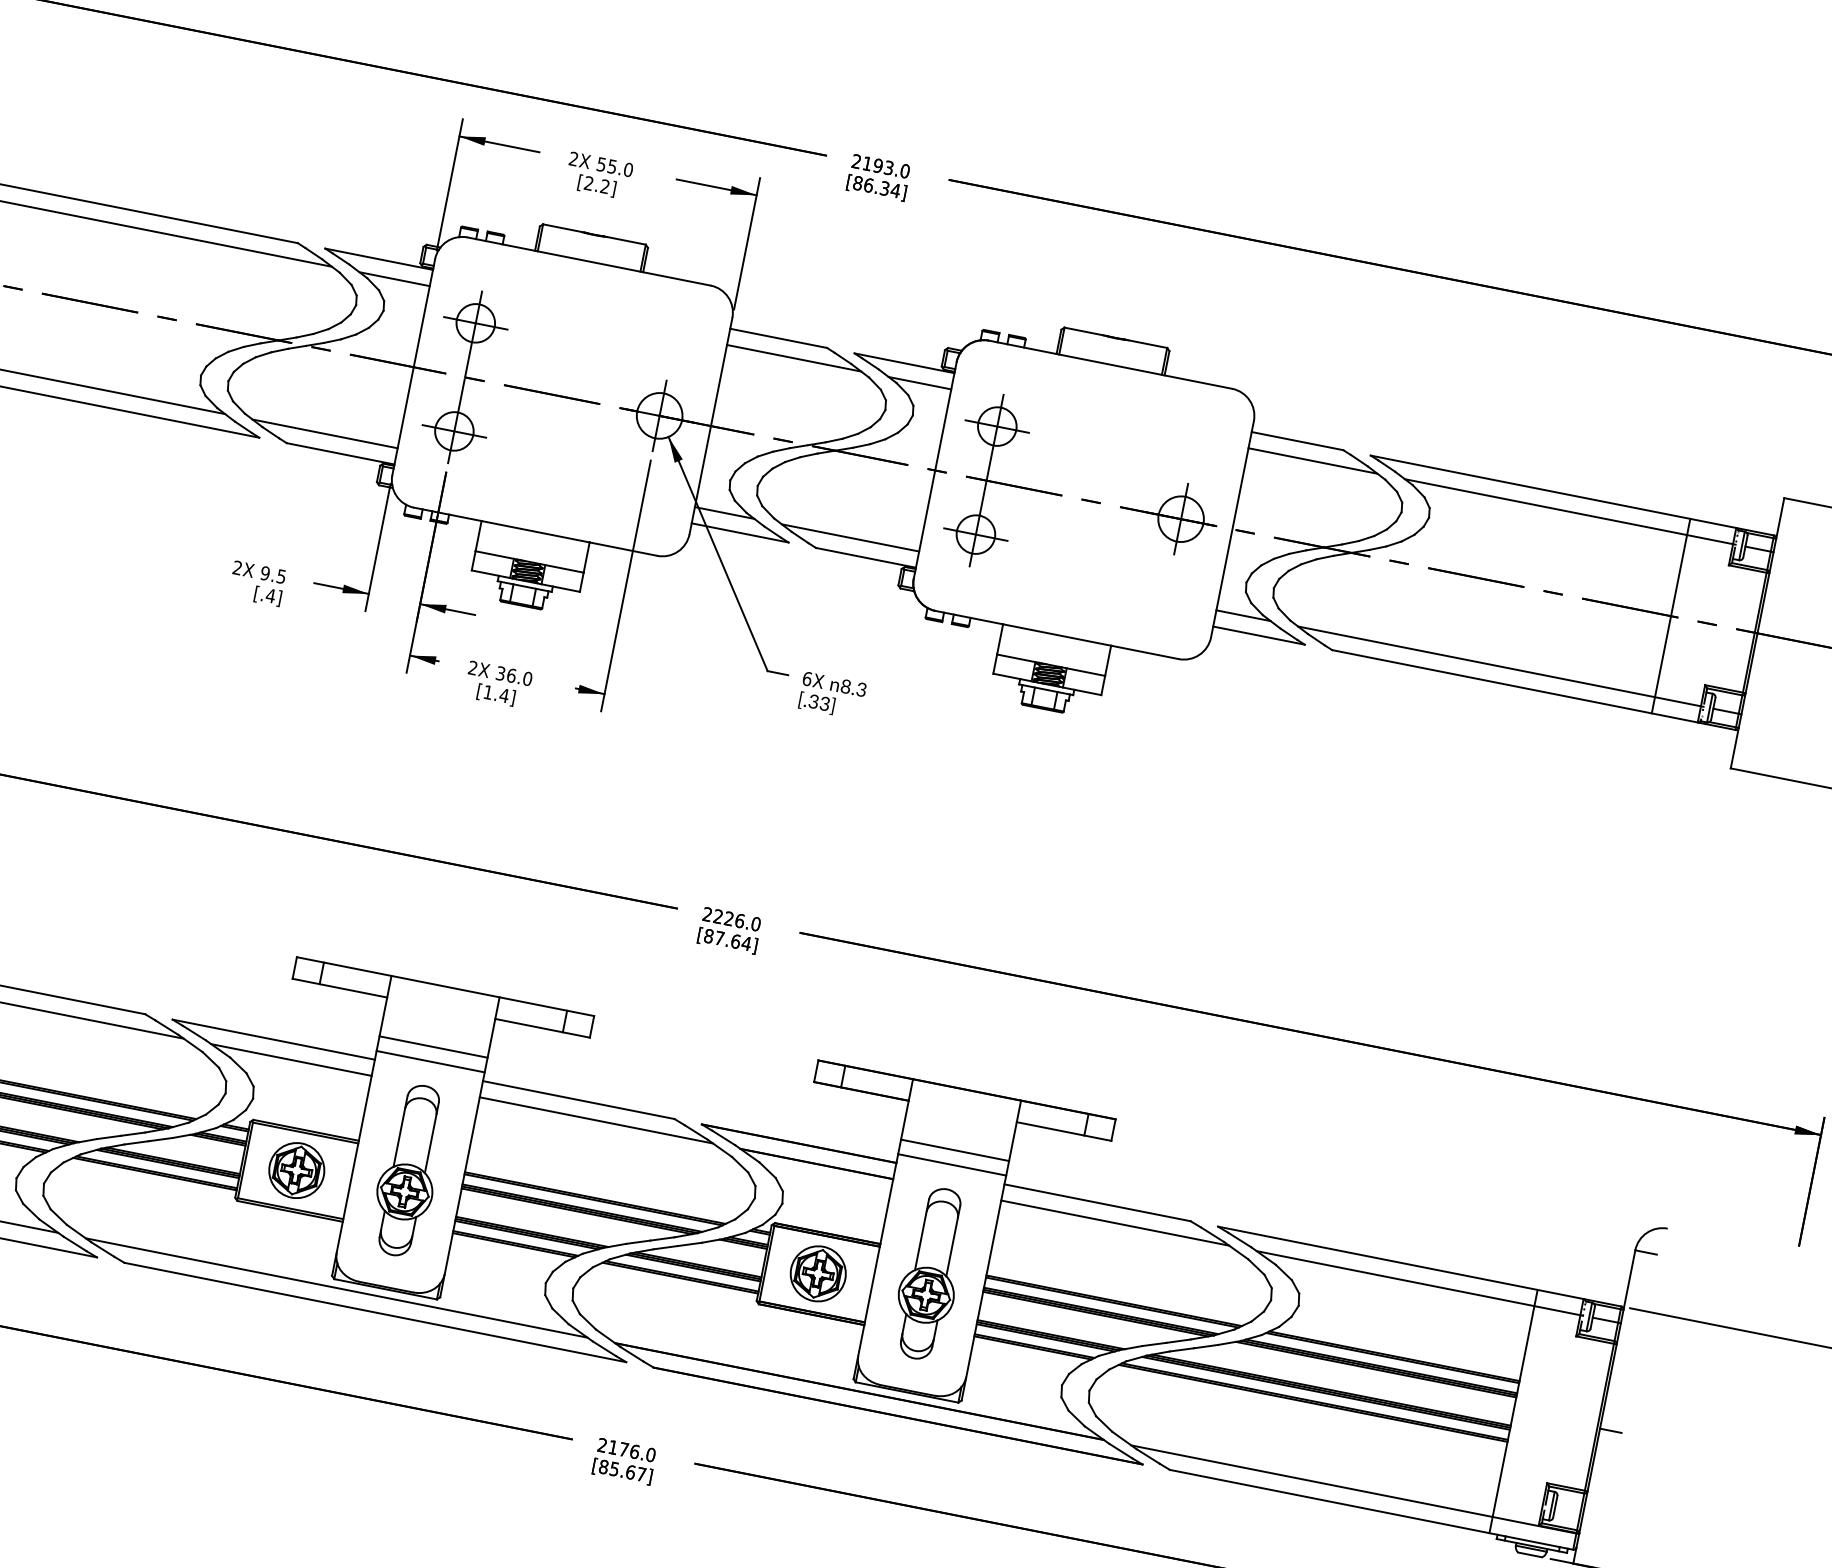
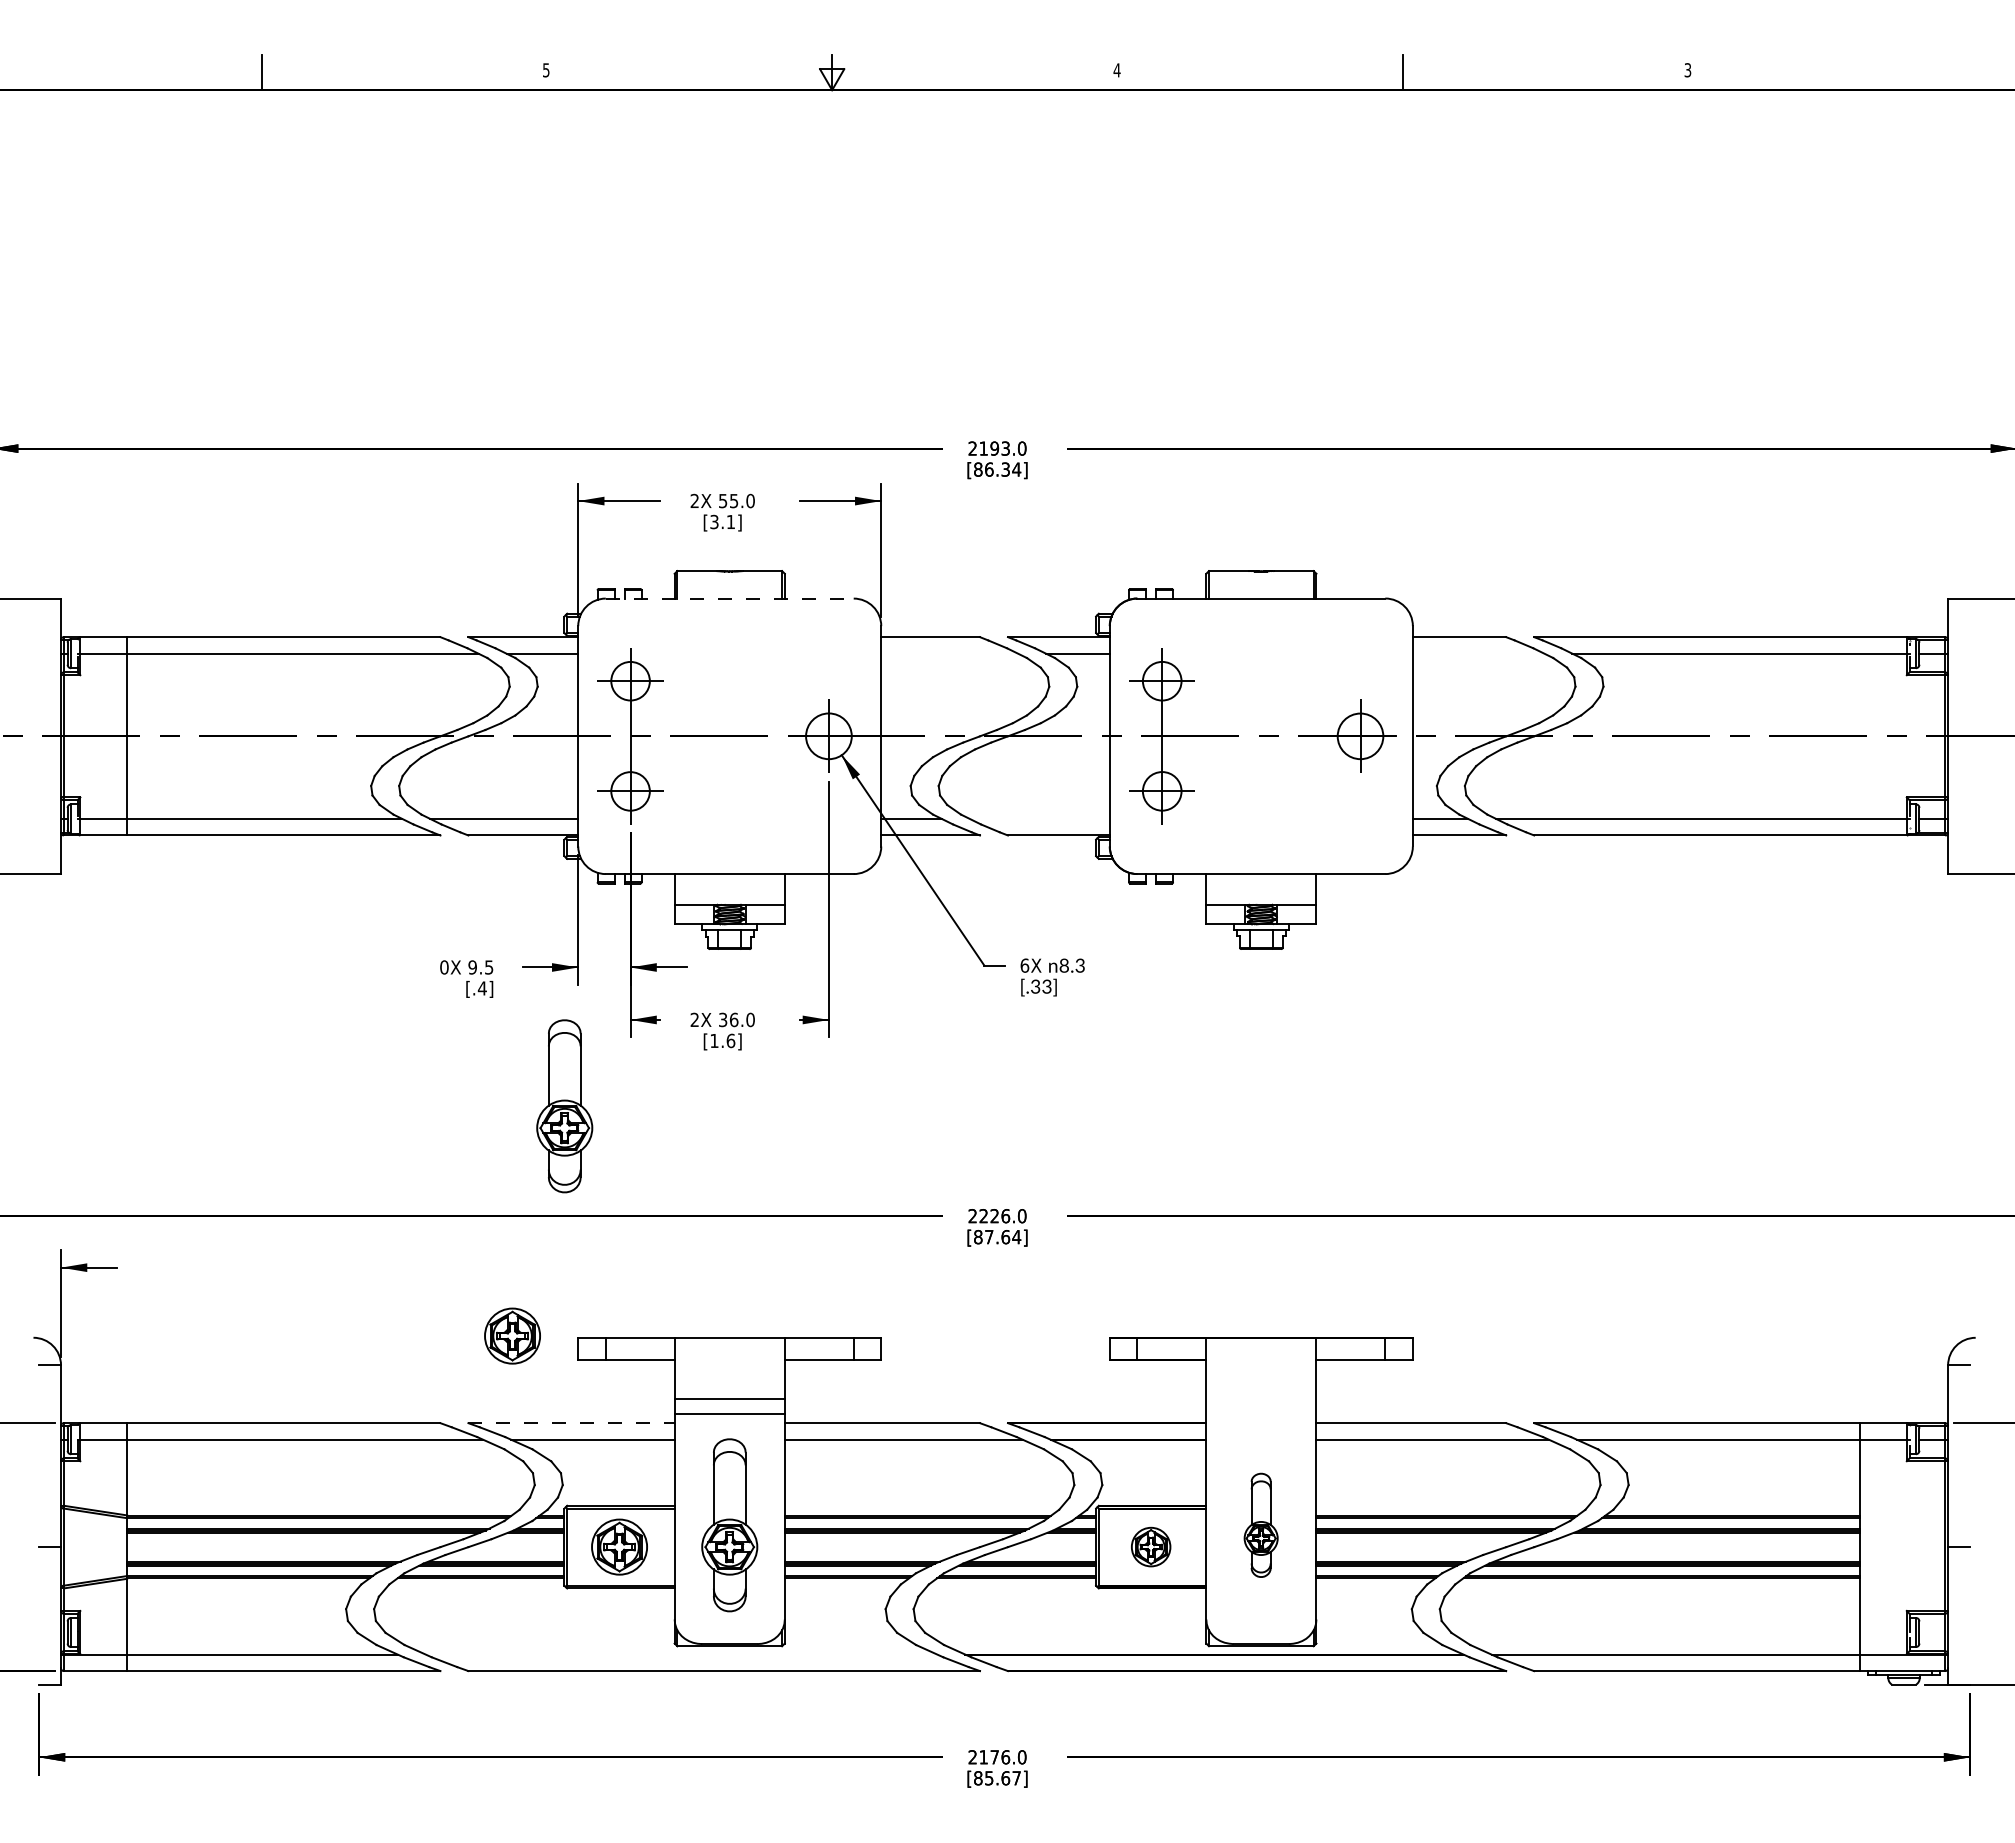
text: (596, 184) -> (722, 521), [2.2] -> [3.1]
line: (588, 261) -> (729, 598), solid -> dashed
line: (794, 358) -> (949, 653), removed
line: (1312, 460) -> (1478, 653), removed
line: (850, 537) -> (1039, 818), removed
text: (237, 568) -> (444, 967), 2X -> 0X
line: (1670, 616) -> (1859, 736), removed
text: (504, 695) -> (730, 1040), [1.4] -> [1.6]
part: (328, 727) -> (564, 1106), added
part: (232, 942) -> (512, 1335), added
line: (274, 1040) -> (572, 1423), solid -> dashed
line: (955, 1150) -> (1261, 1399), removed
line: (952, 1165) -> (1261, 1414), removed
part: (817, 1273) -> (1150, 1546), size x0.7
part: (929, 1273) -> (1260, 1525), size x0.6
line: (336, 1287) -> (681, 1654), removed

